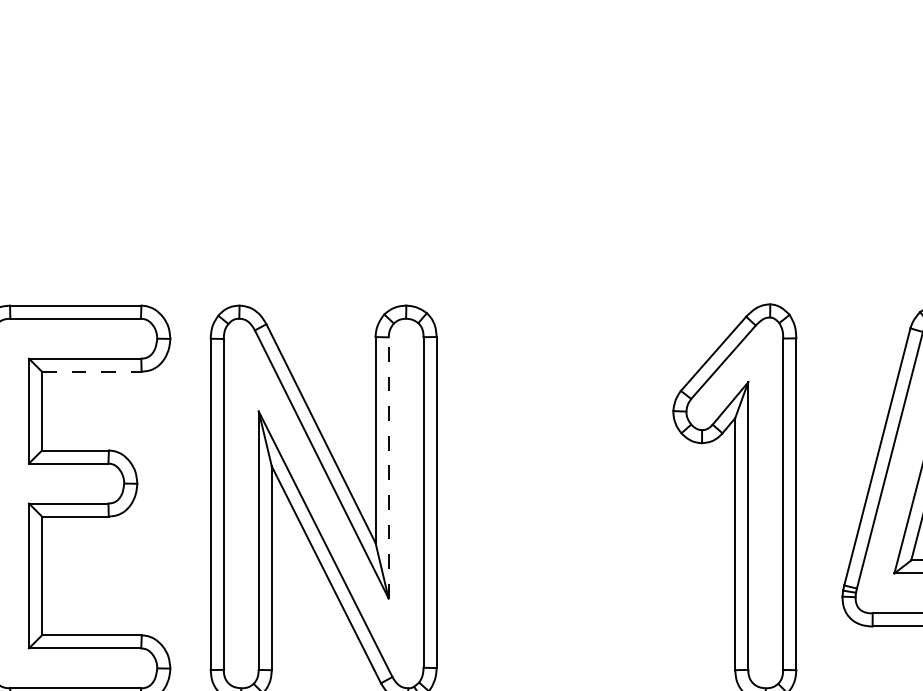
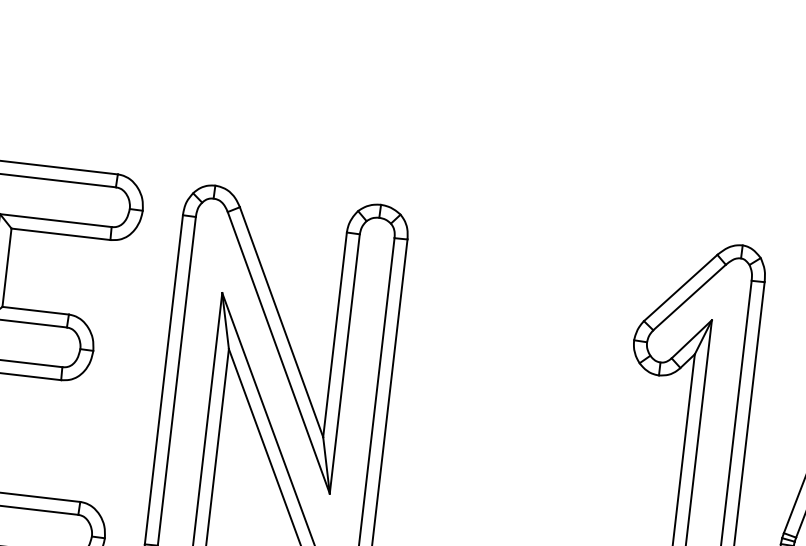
line: (91, 371) -> (60, 234), dashed -> solid
line: (388, 467) -> (344, 363), dashed -> solid

